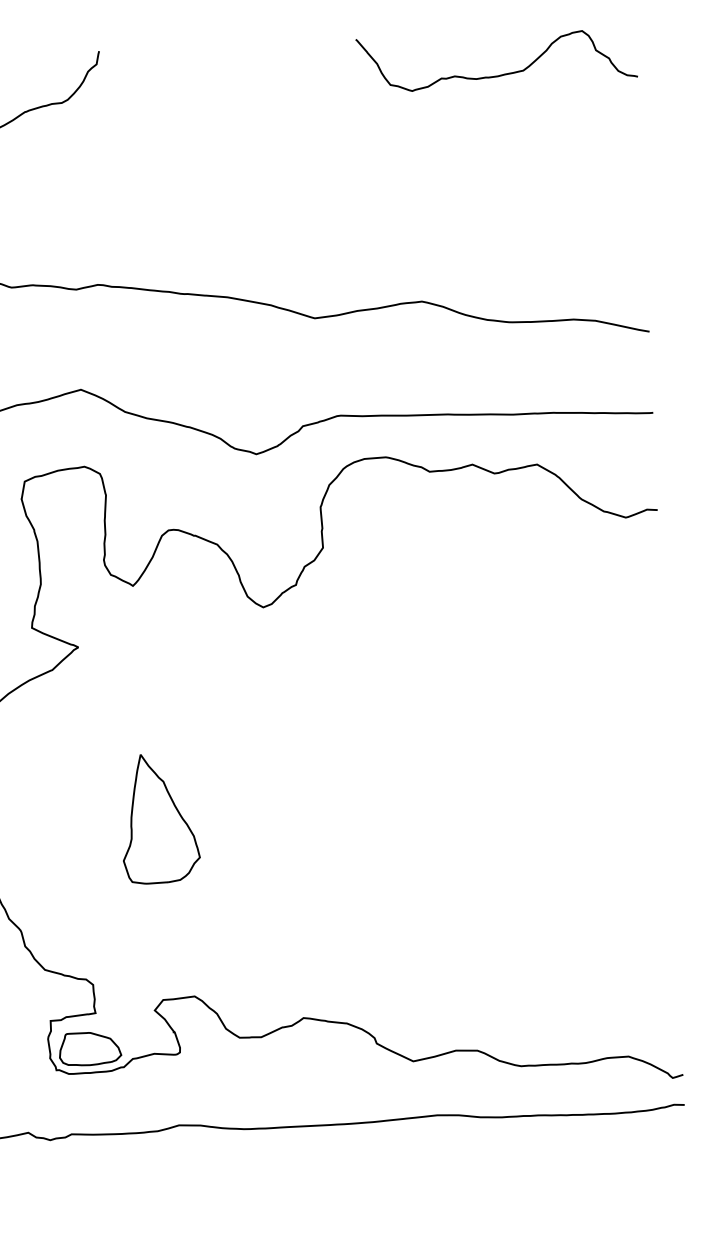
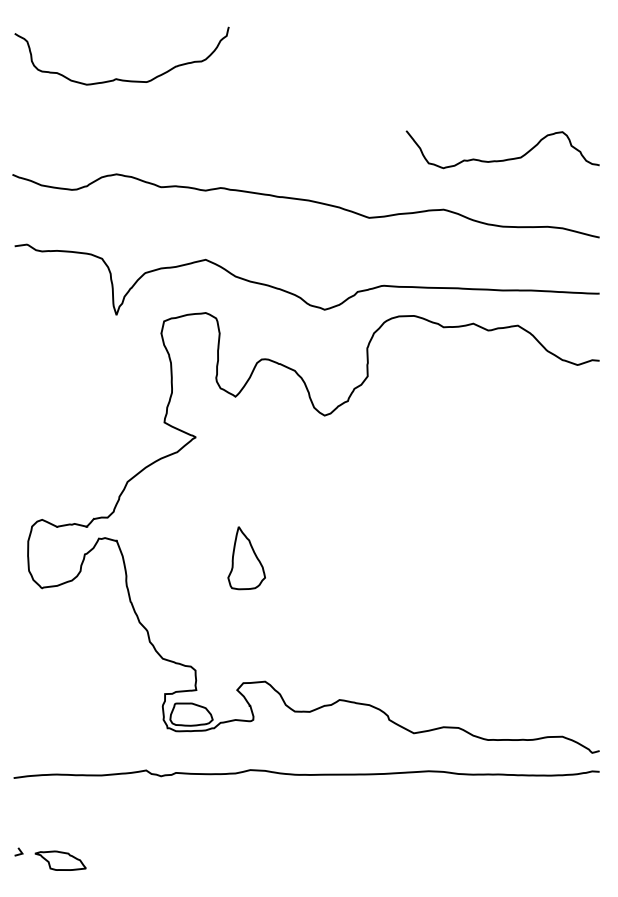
curve: (497, 74) -> (502, 159), moved
part: (159, 819) -> (246, 558), size x0.7

